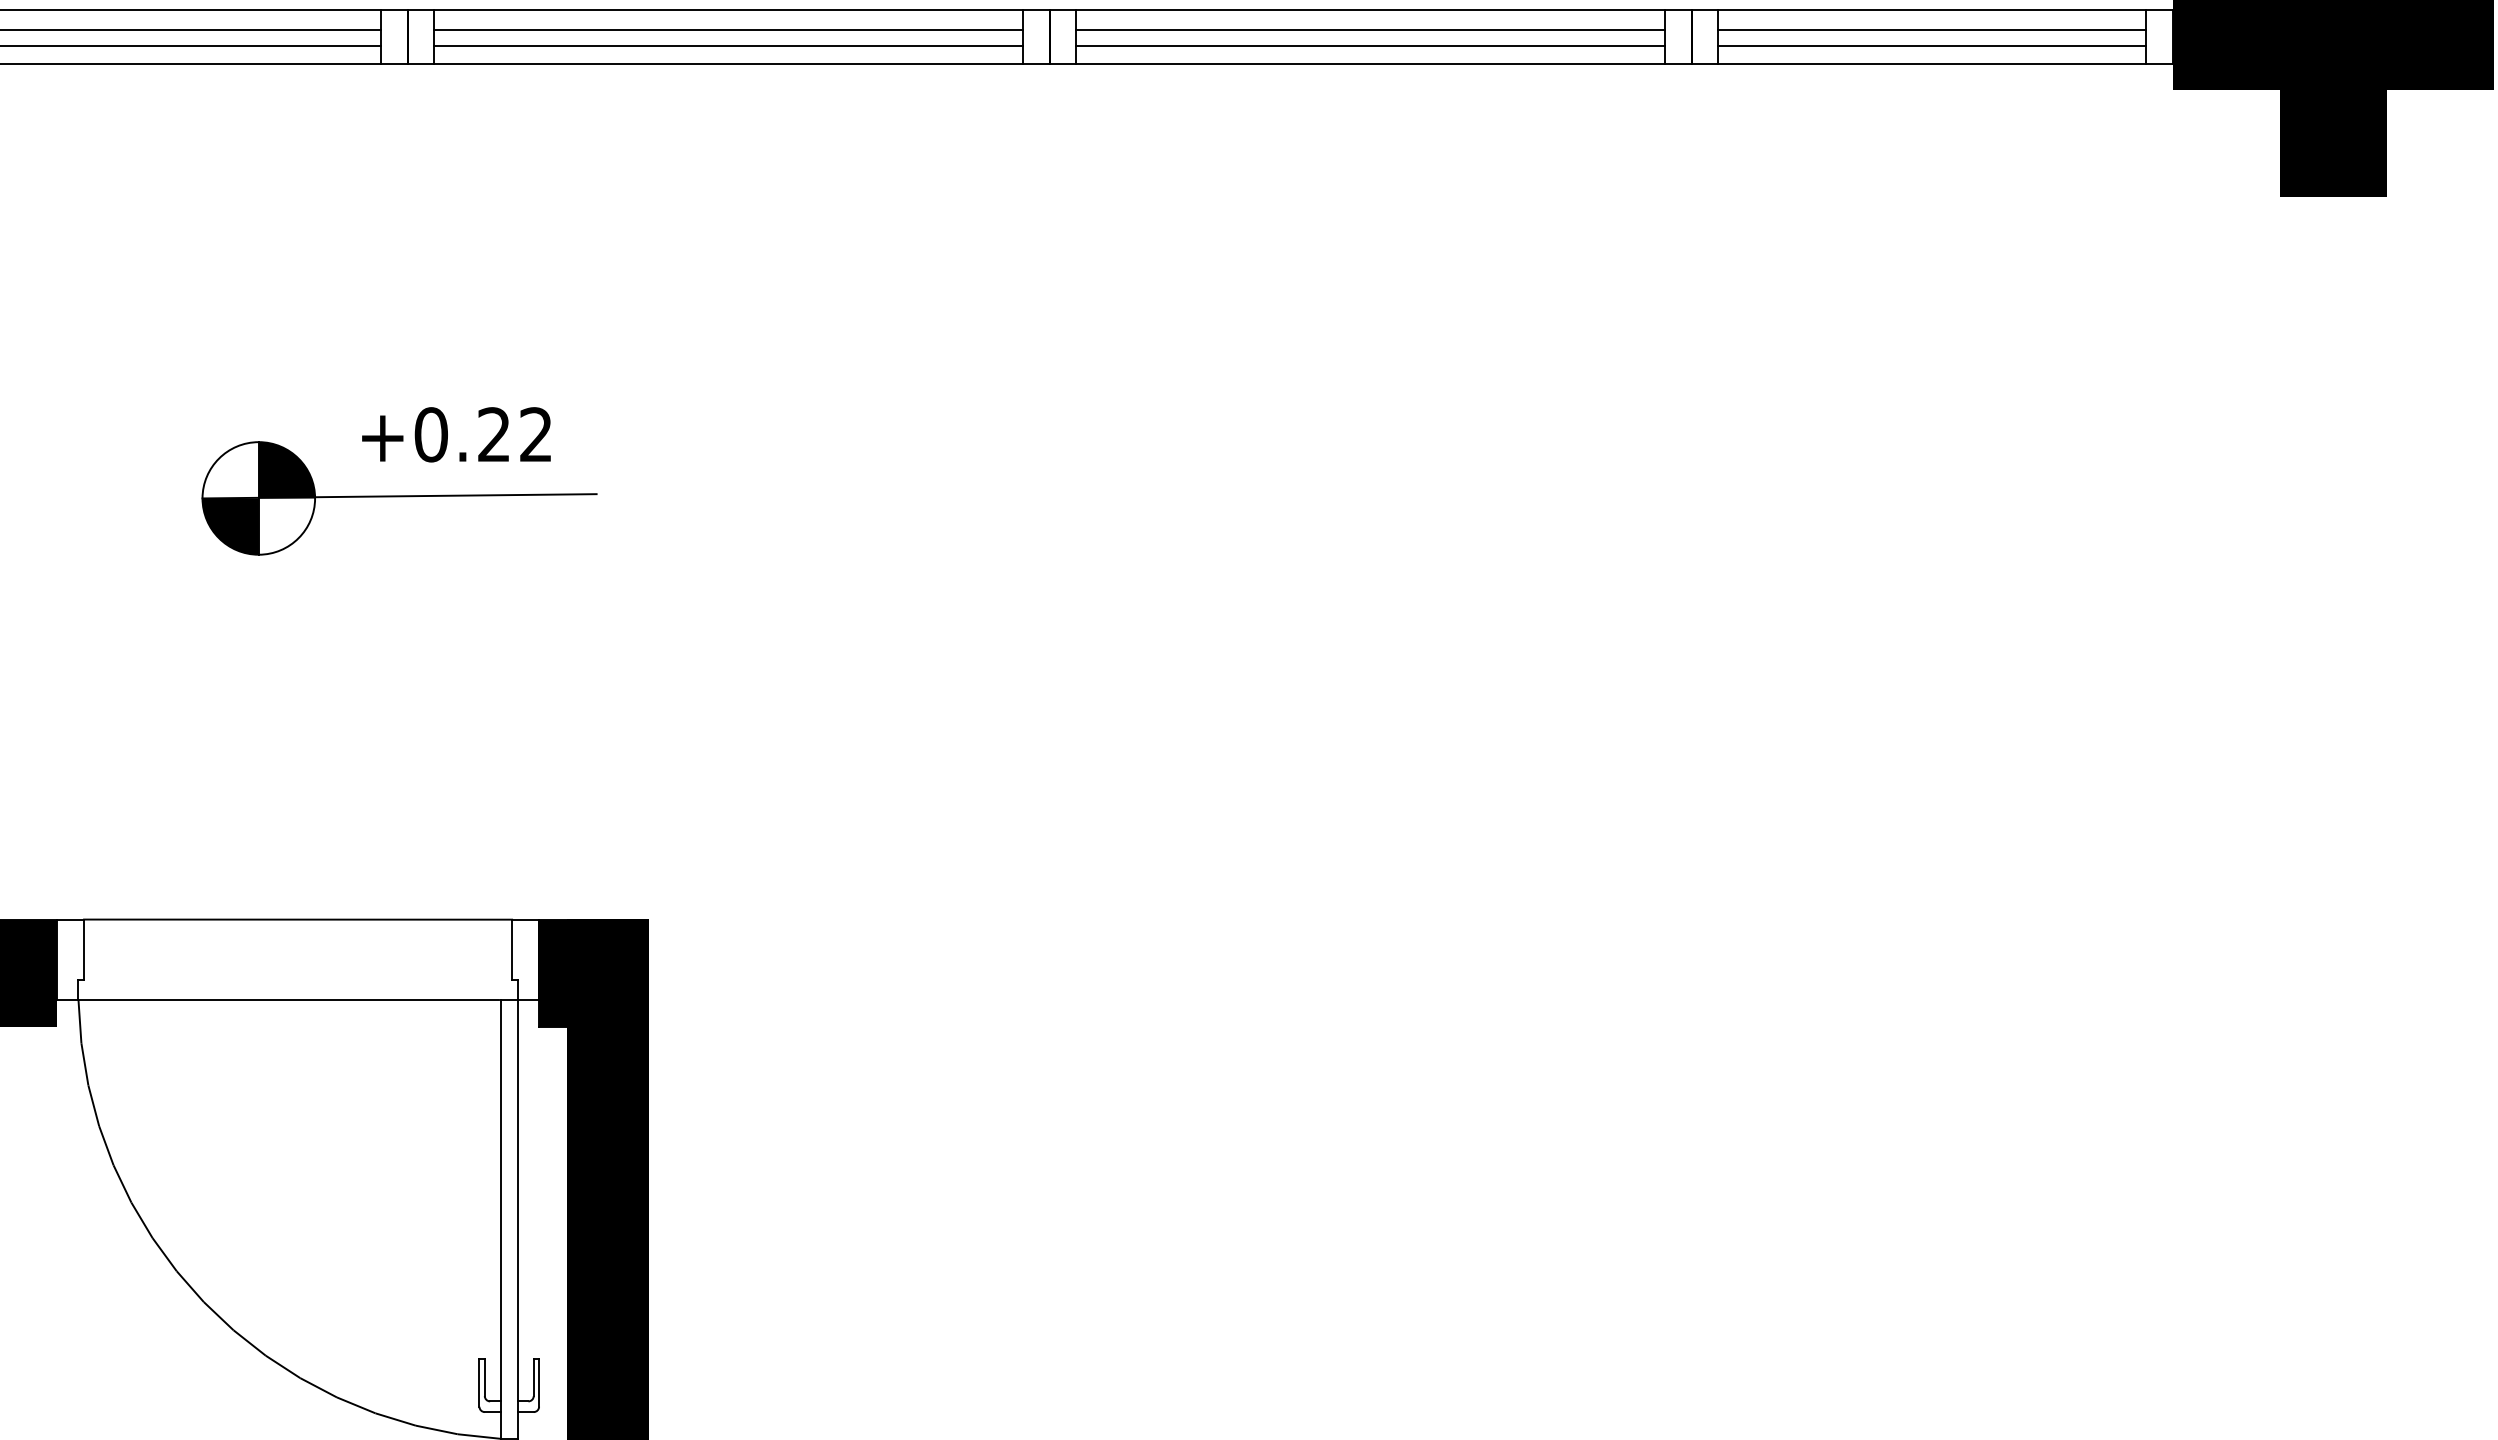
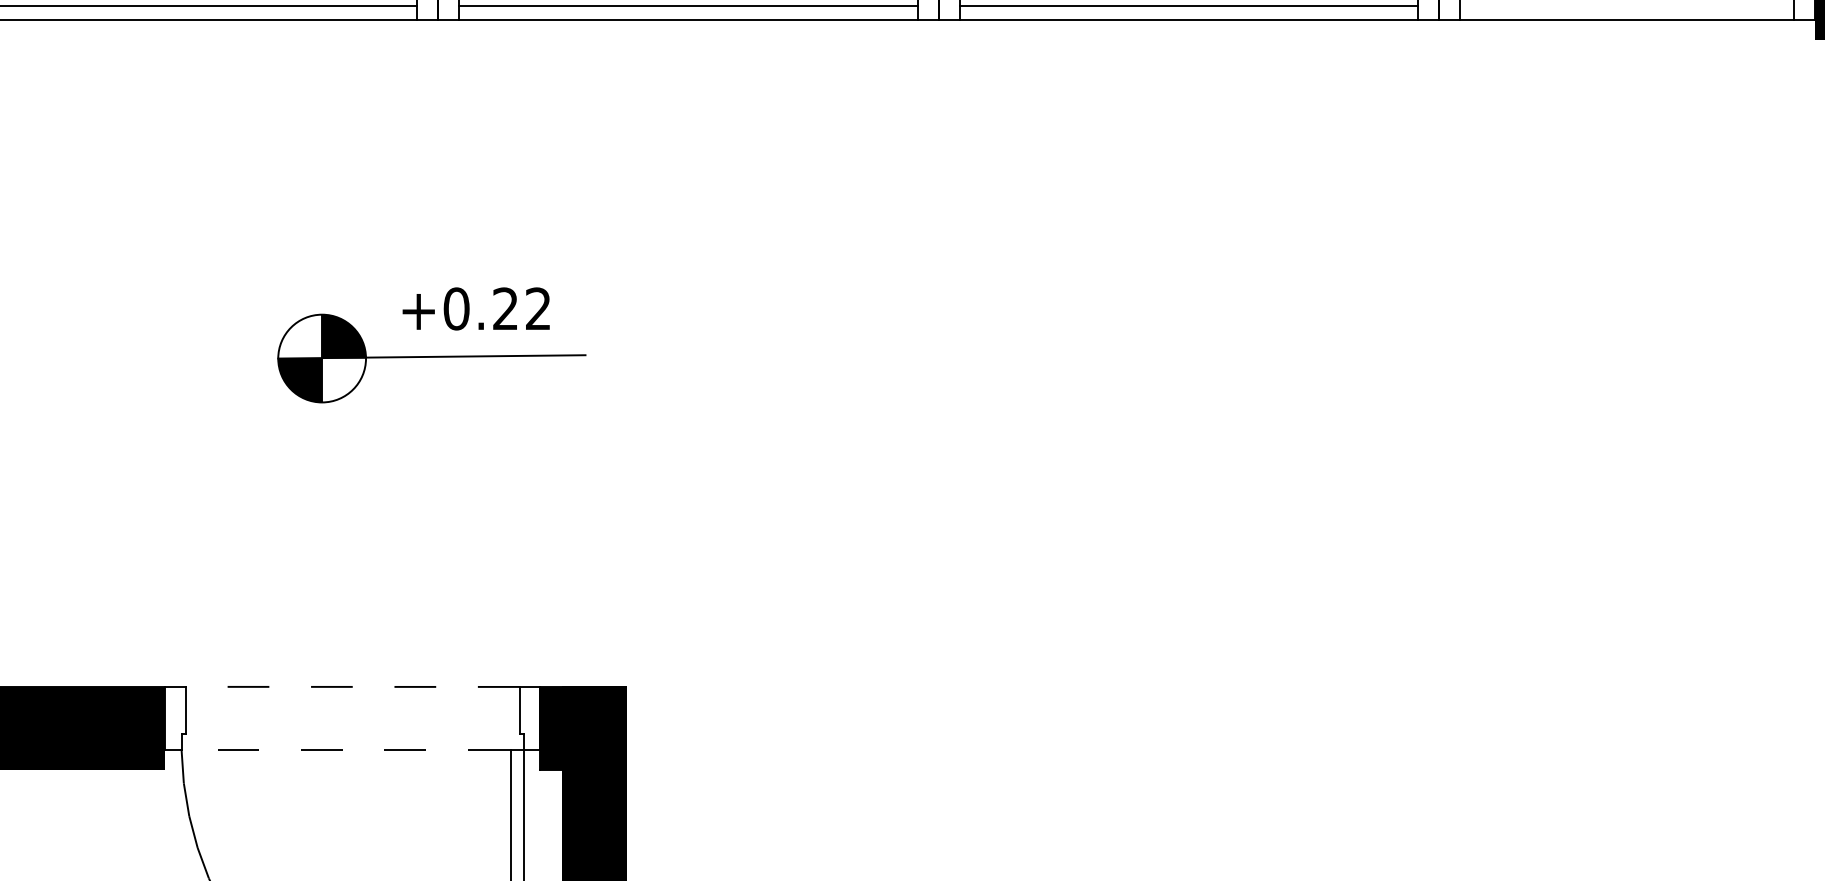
line: (1932, 45) -> (1626, 5), removed
line: (297, 919) -> (352, 686), solid -> dashed
line: (288, 999) -> (345, 749), solid -> dashed

